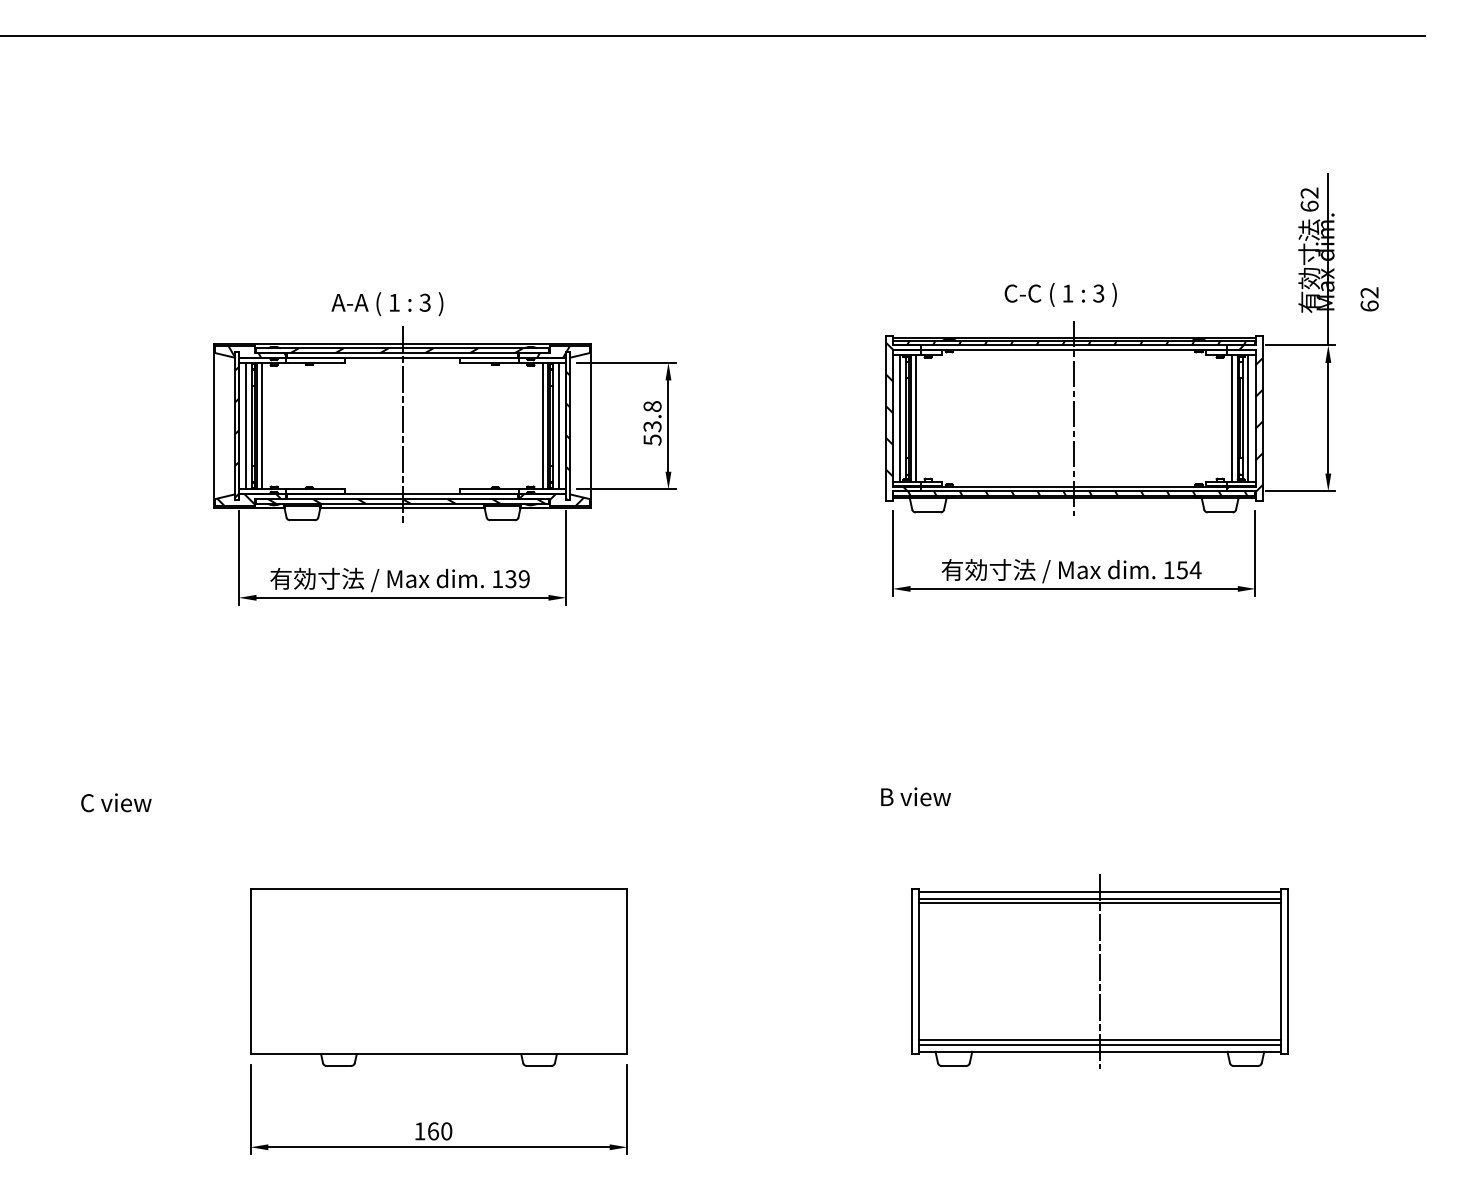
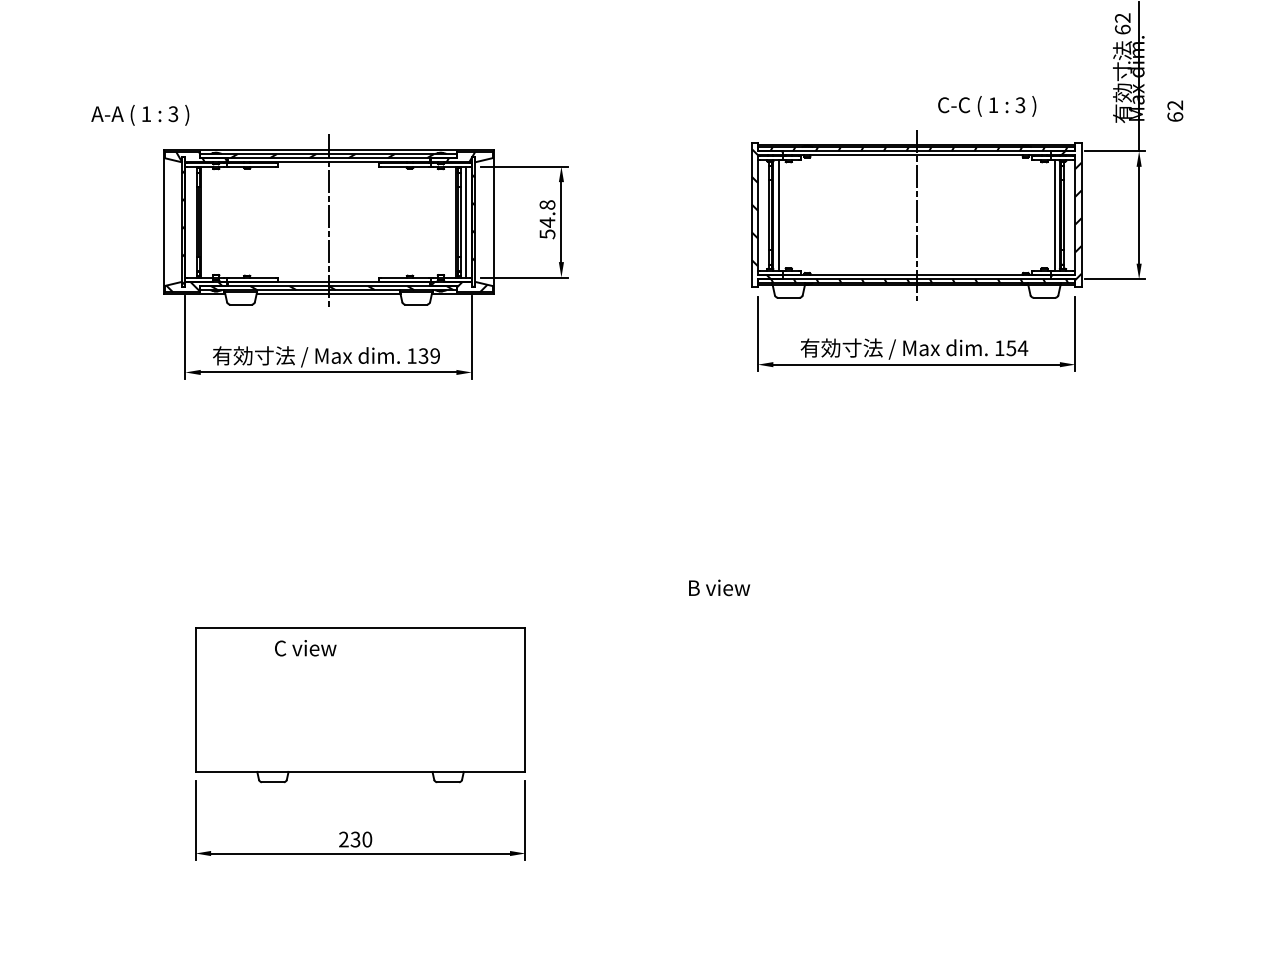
text: (1060, 294) -> (986, 106), moved
text: (387, 304) -> (140, 115), moved
line: (899, 417) -> (763, 214), removed
line: (1248, 417) -> (1069, 214), removed
line: (245, 425) -> (191, 221), removed
line: (262, 425) -> (206, 221), removed
line: (542, 425) -> (451, 221), removed
text: (652, 426) -> (547, 222), 53.8 -> 54.8
text: (915, 796) -> (719, 587), moved
text: (116, 802) -> (305, 647), moved
part: (1099, 971) -> (938, 699), removed
text: (426, 1131) -> (349, 839), 160 -> 230

